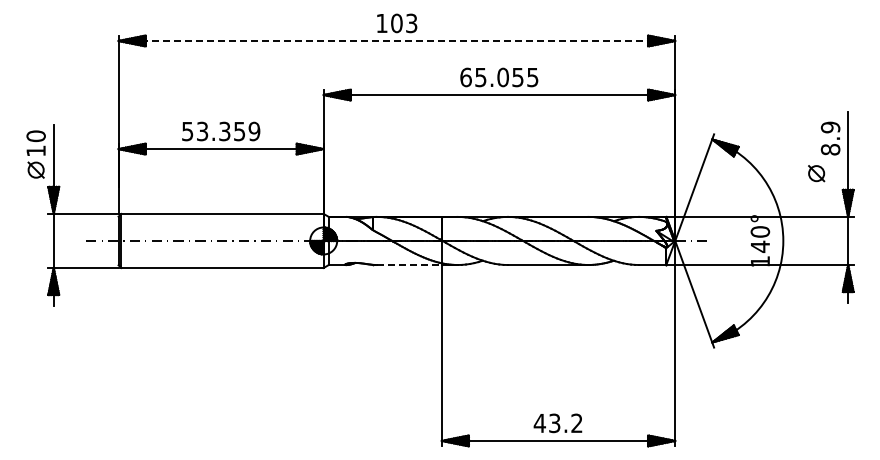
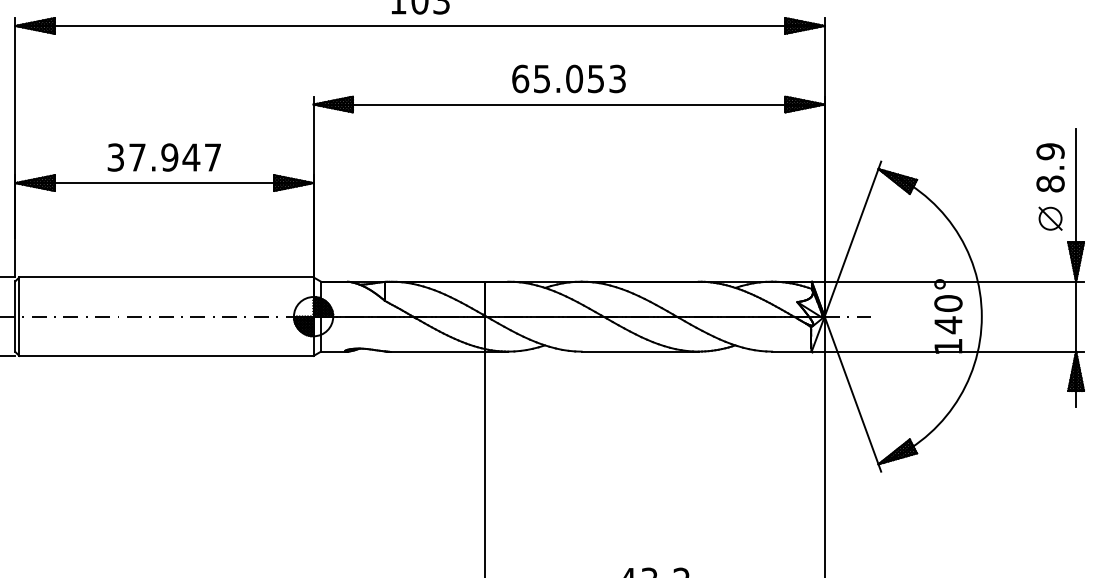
line: (397, 41) -> (420, 26), dashed -> solid
text: (532, 76) -> (617, 77), 65.055 -> 65.053
text: (221, 131) -> (165, 157), 53.359 -> 37.947
part: (816, 173) -> (1050, 218), moved
line: (409, 265) -> (438, 352), dashed -> solid

